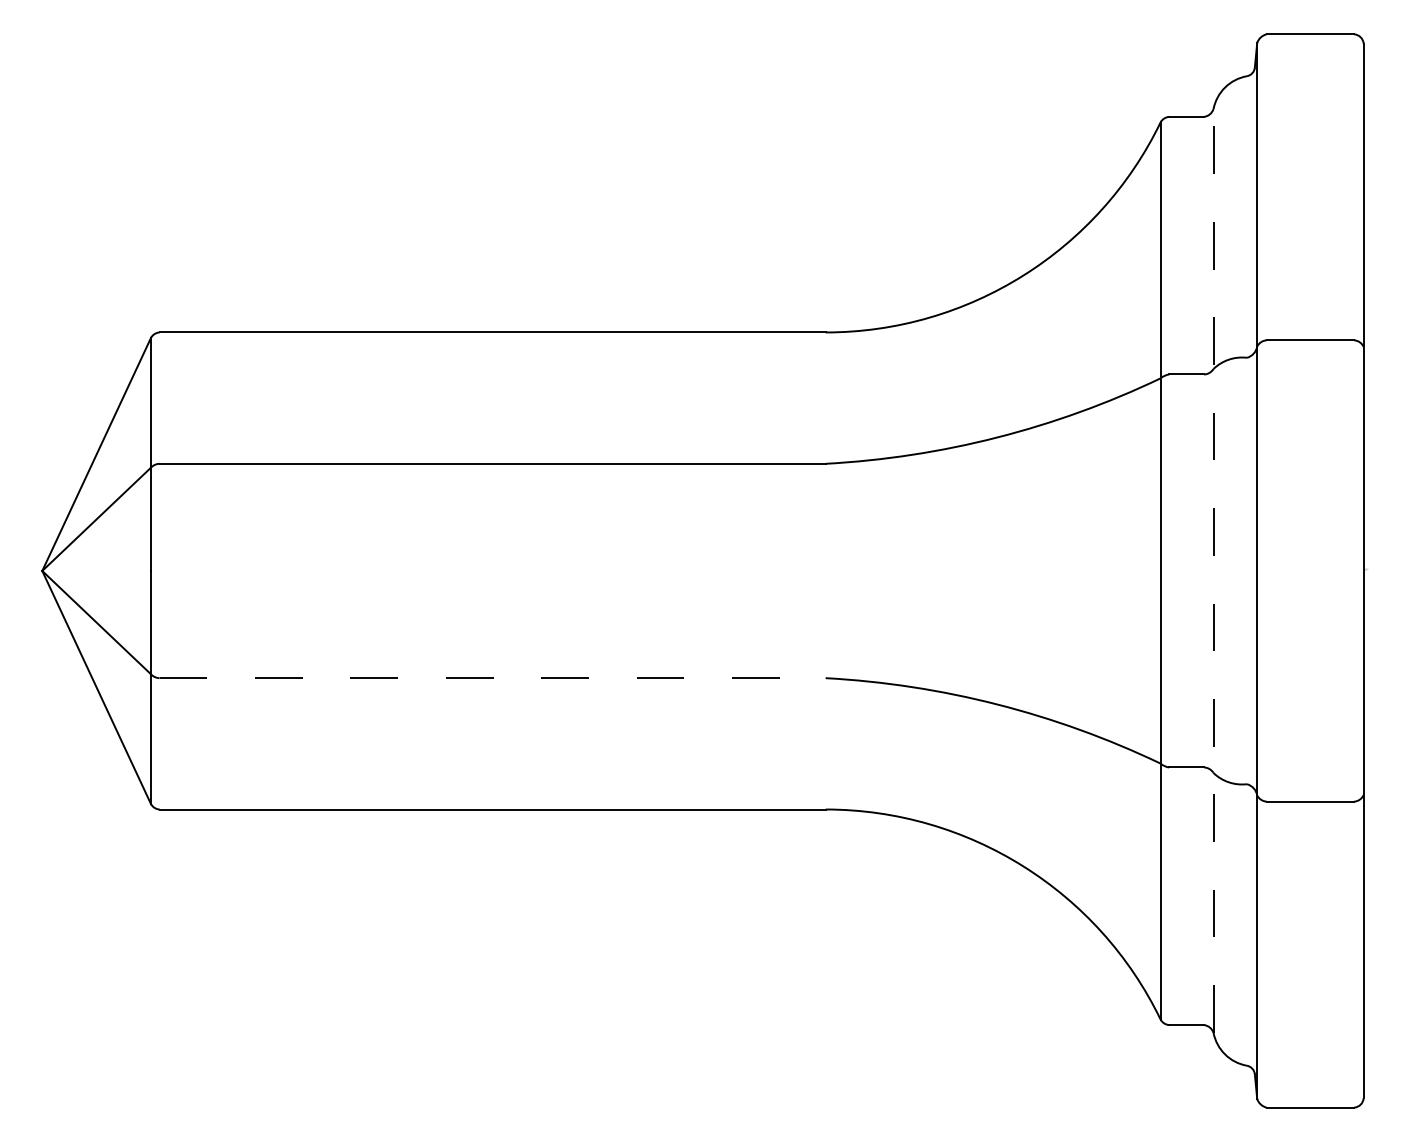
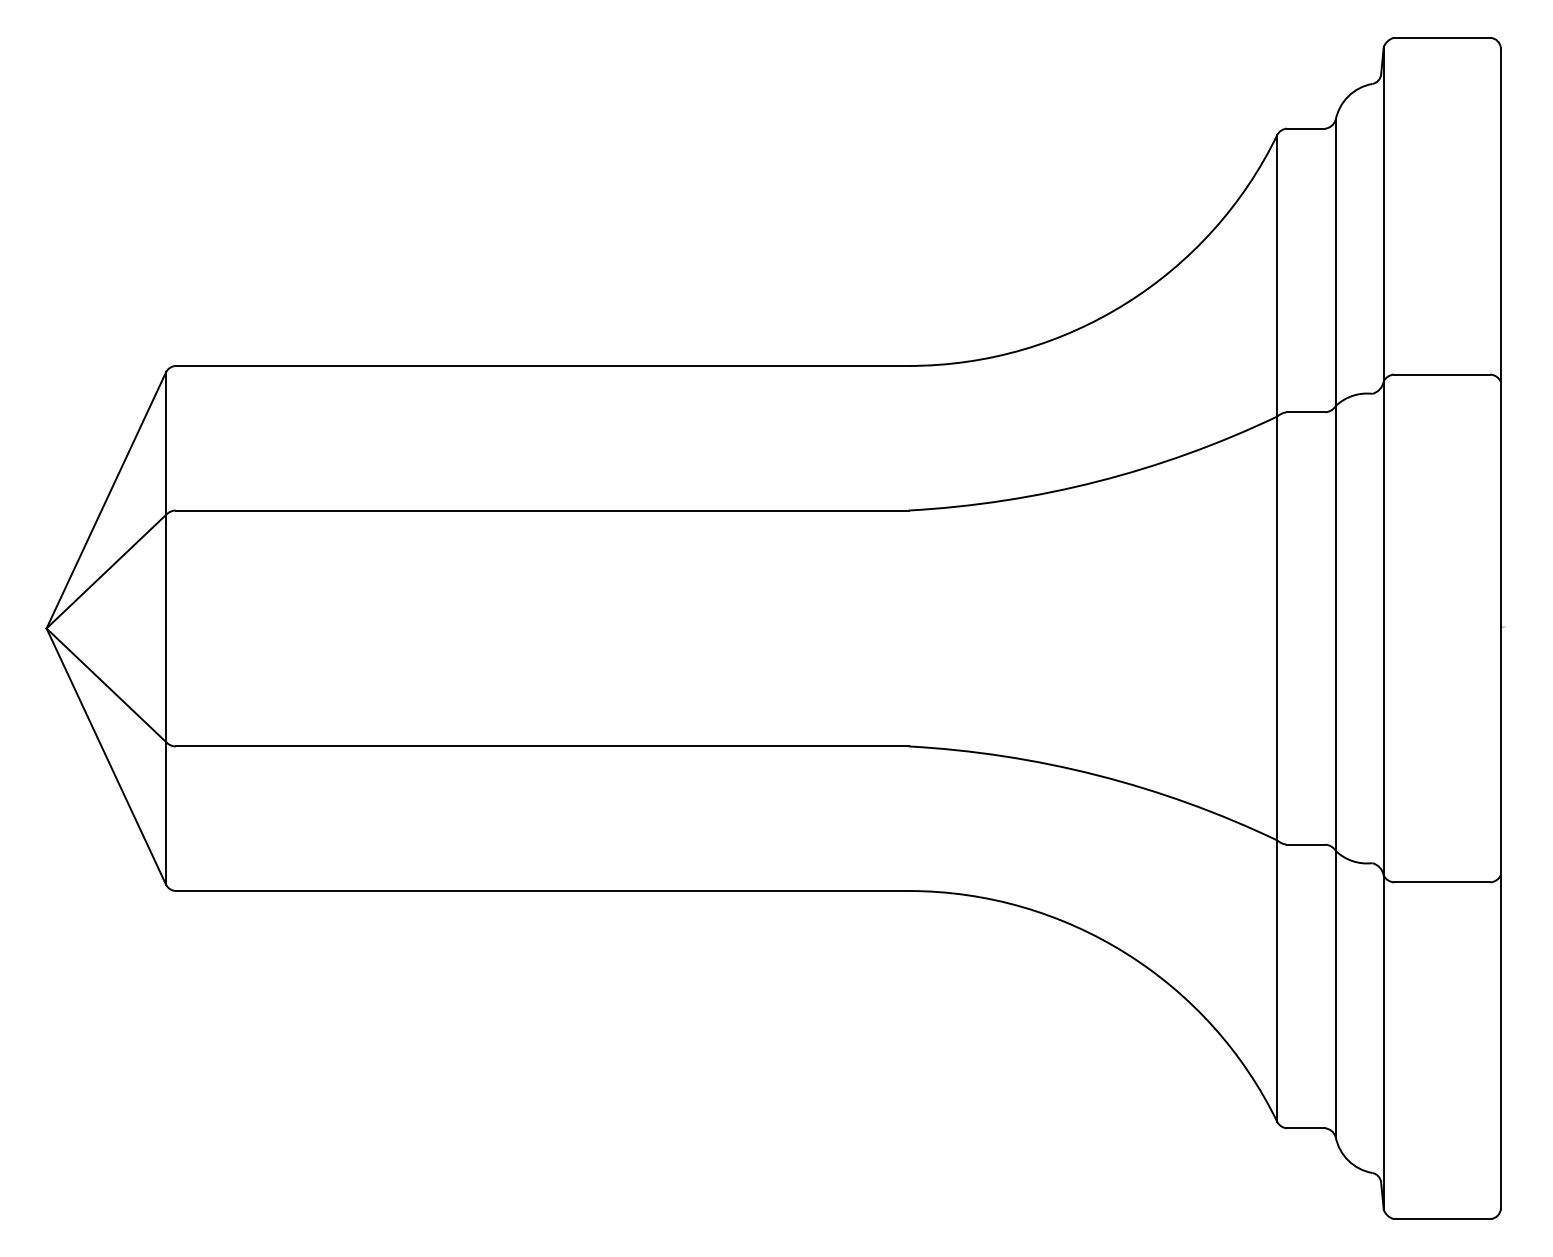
line: (1213, 571) -> (1335, 629), dashed -> solid
line: (493, 678) -> (543, 746), dashed -> solid

